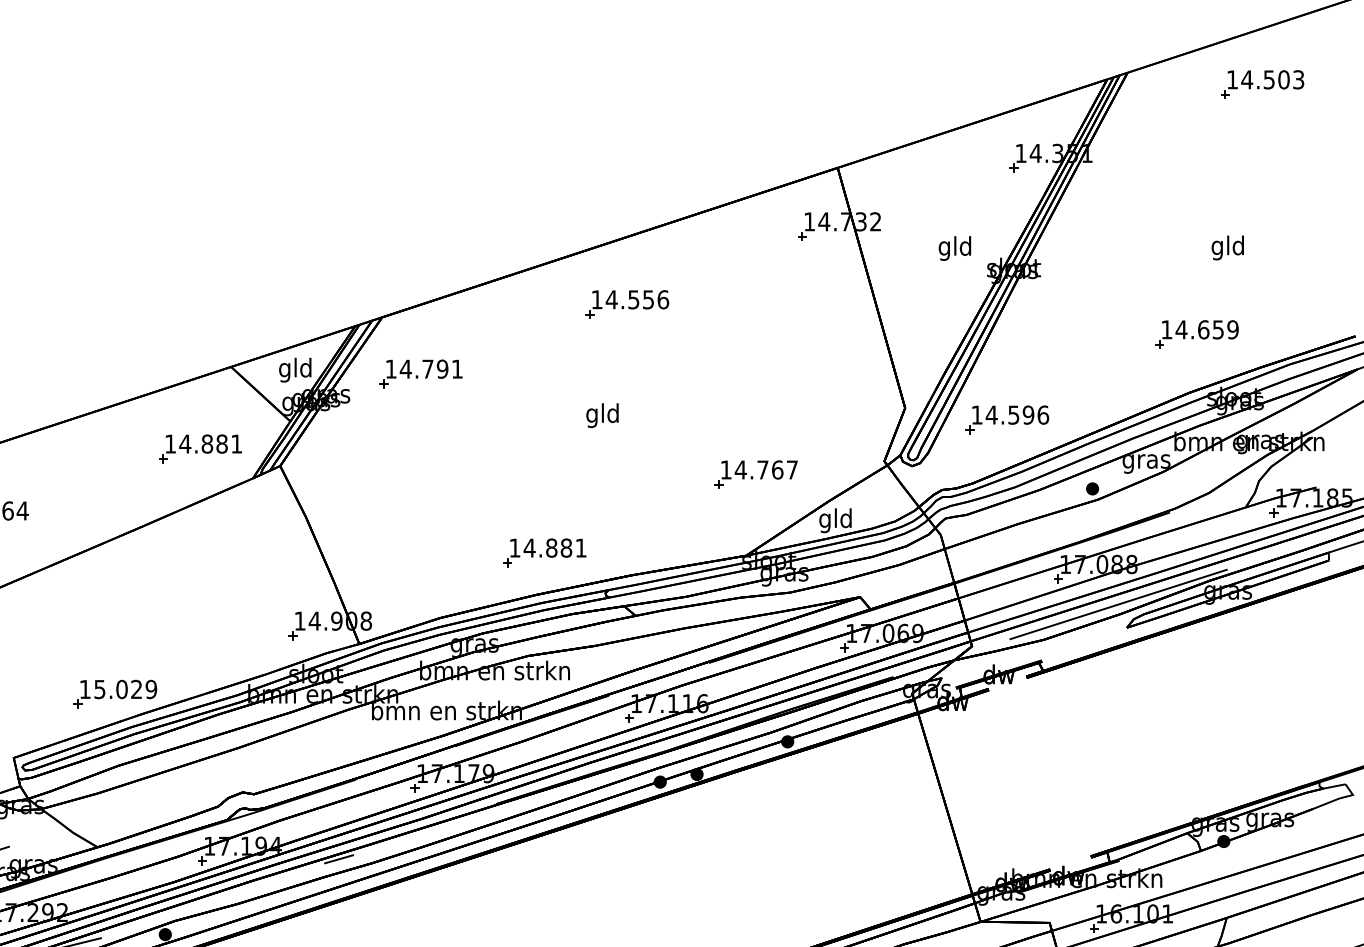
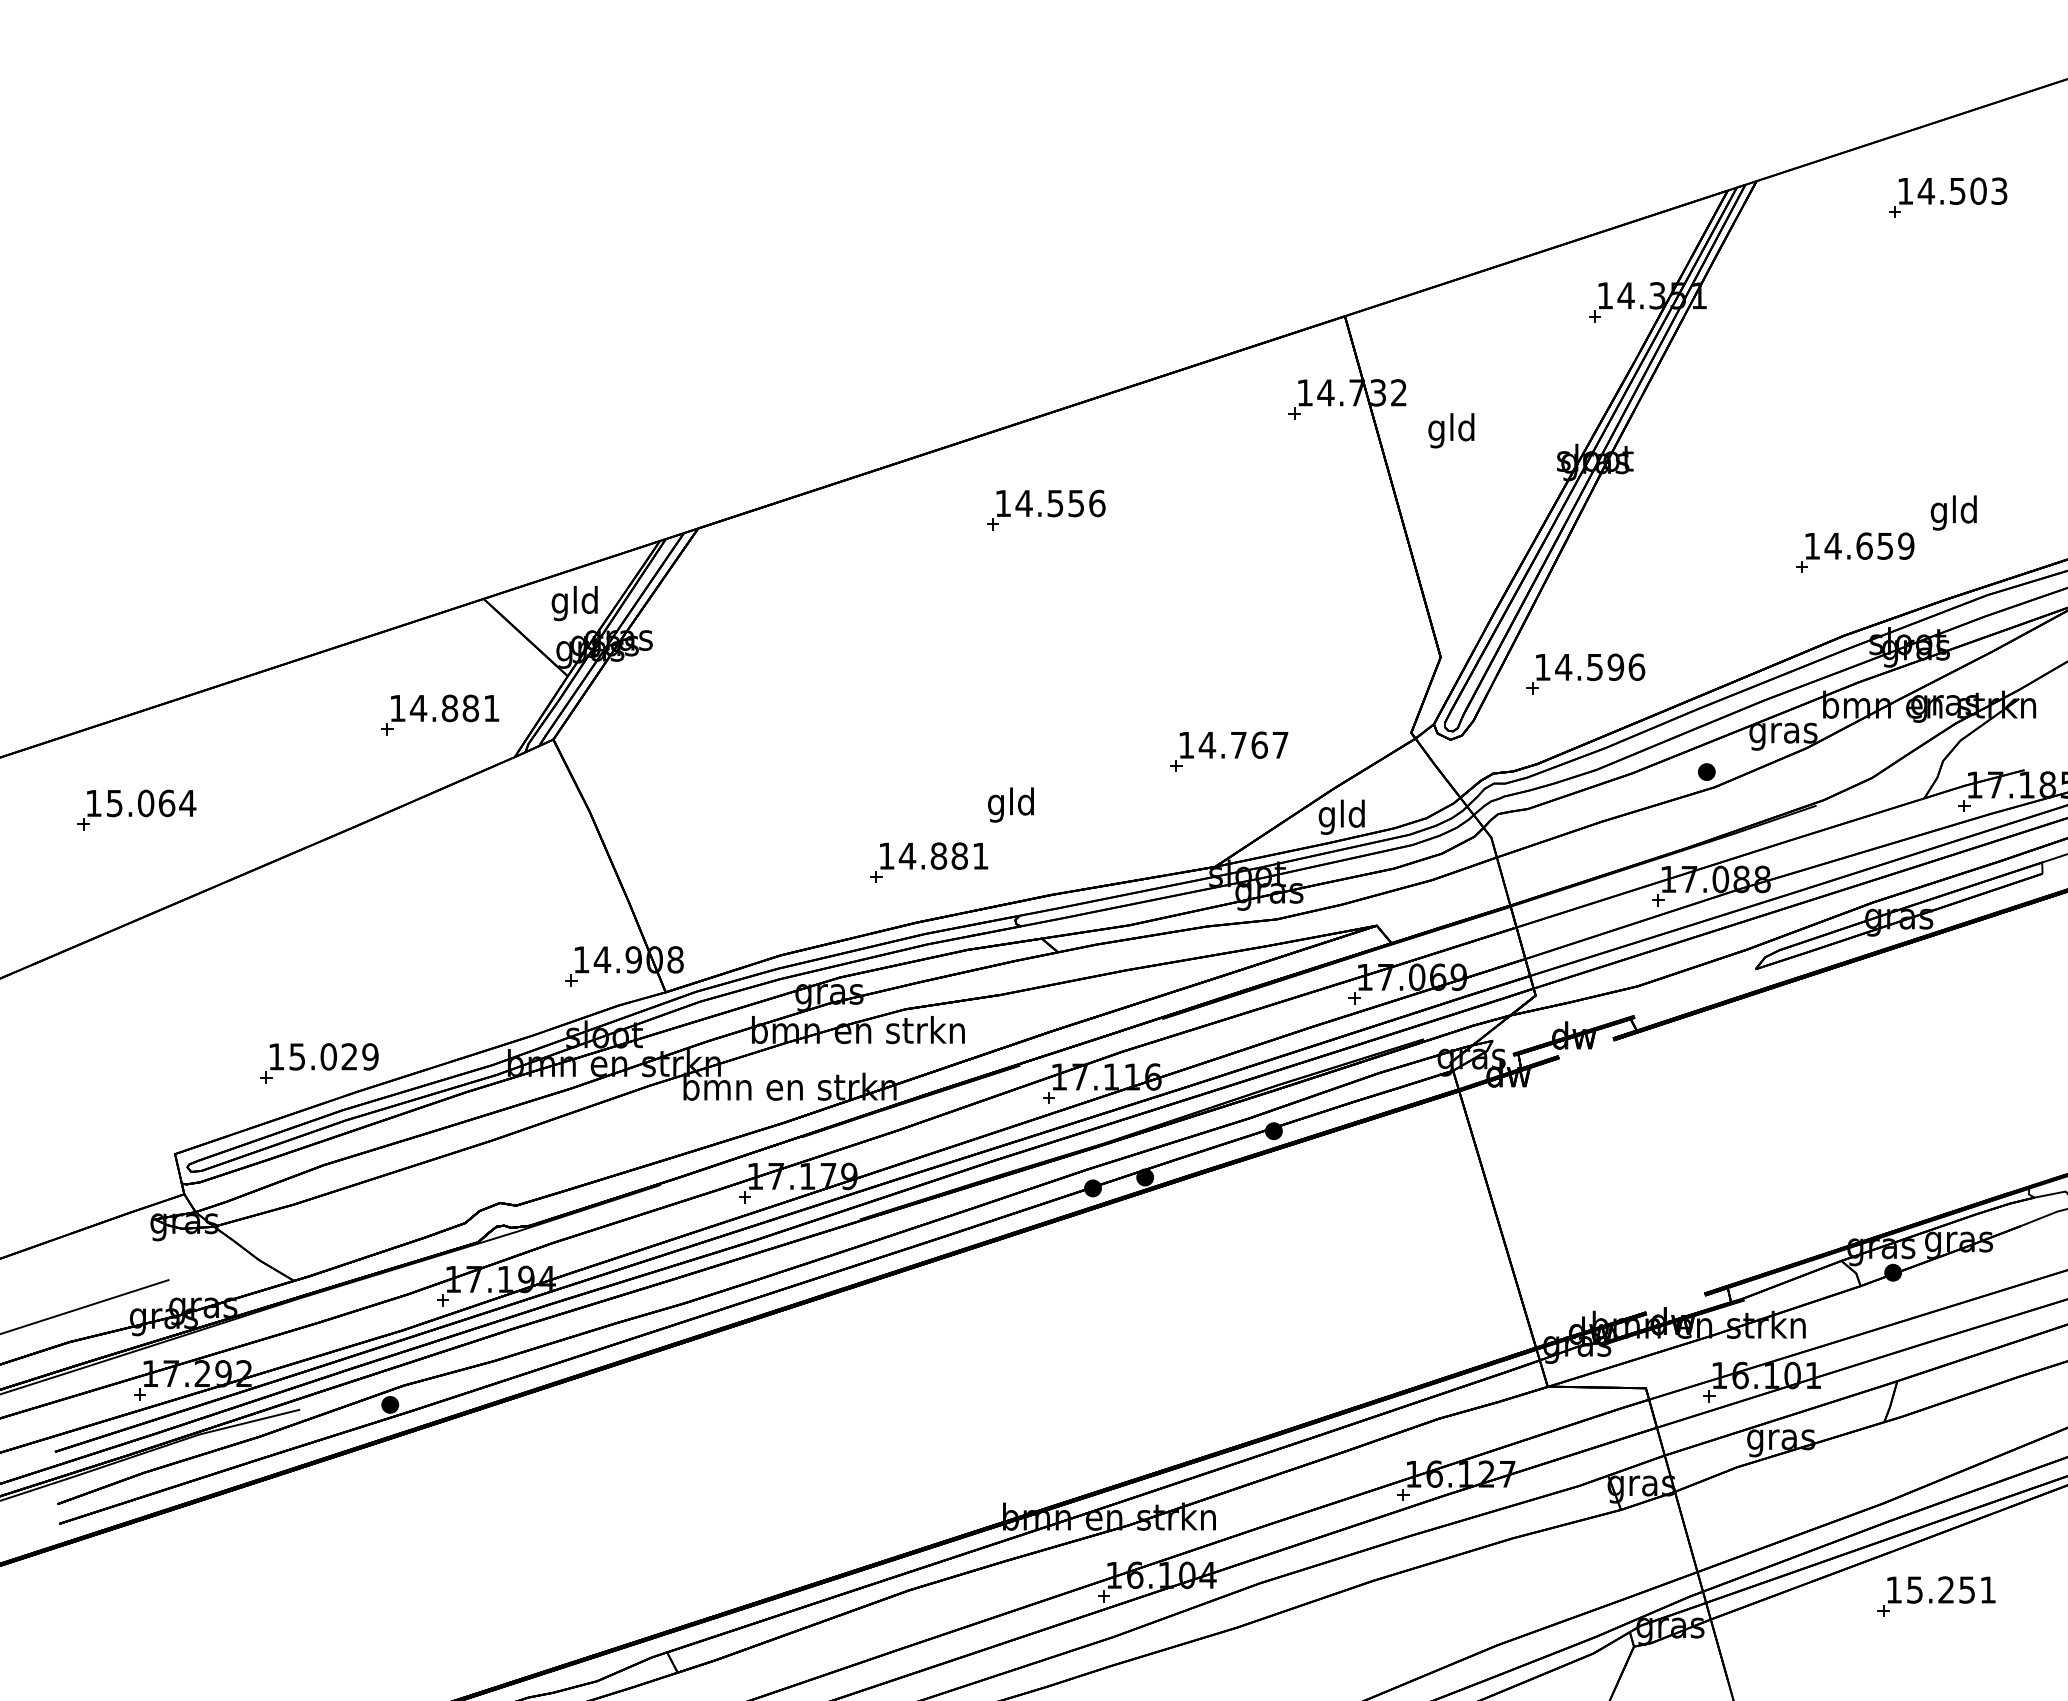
text: (1227, 247) -> (1953, 512), moved
text: (955, 248) -> (1451, 430), moved
part: (421, 373) -> (753, 608), removed
text: (602, 415) -> (1010, 804), moved
line: (1118, 604) -> (1743, 936), removed
line: (338, 858) -> (636, 1297), removed

